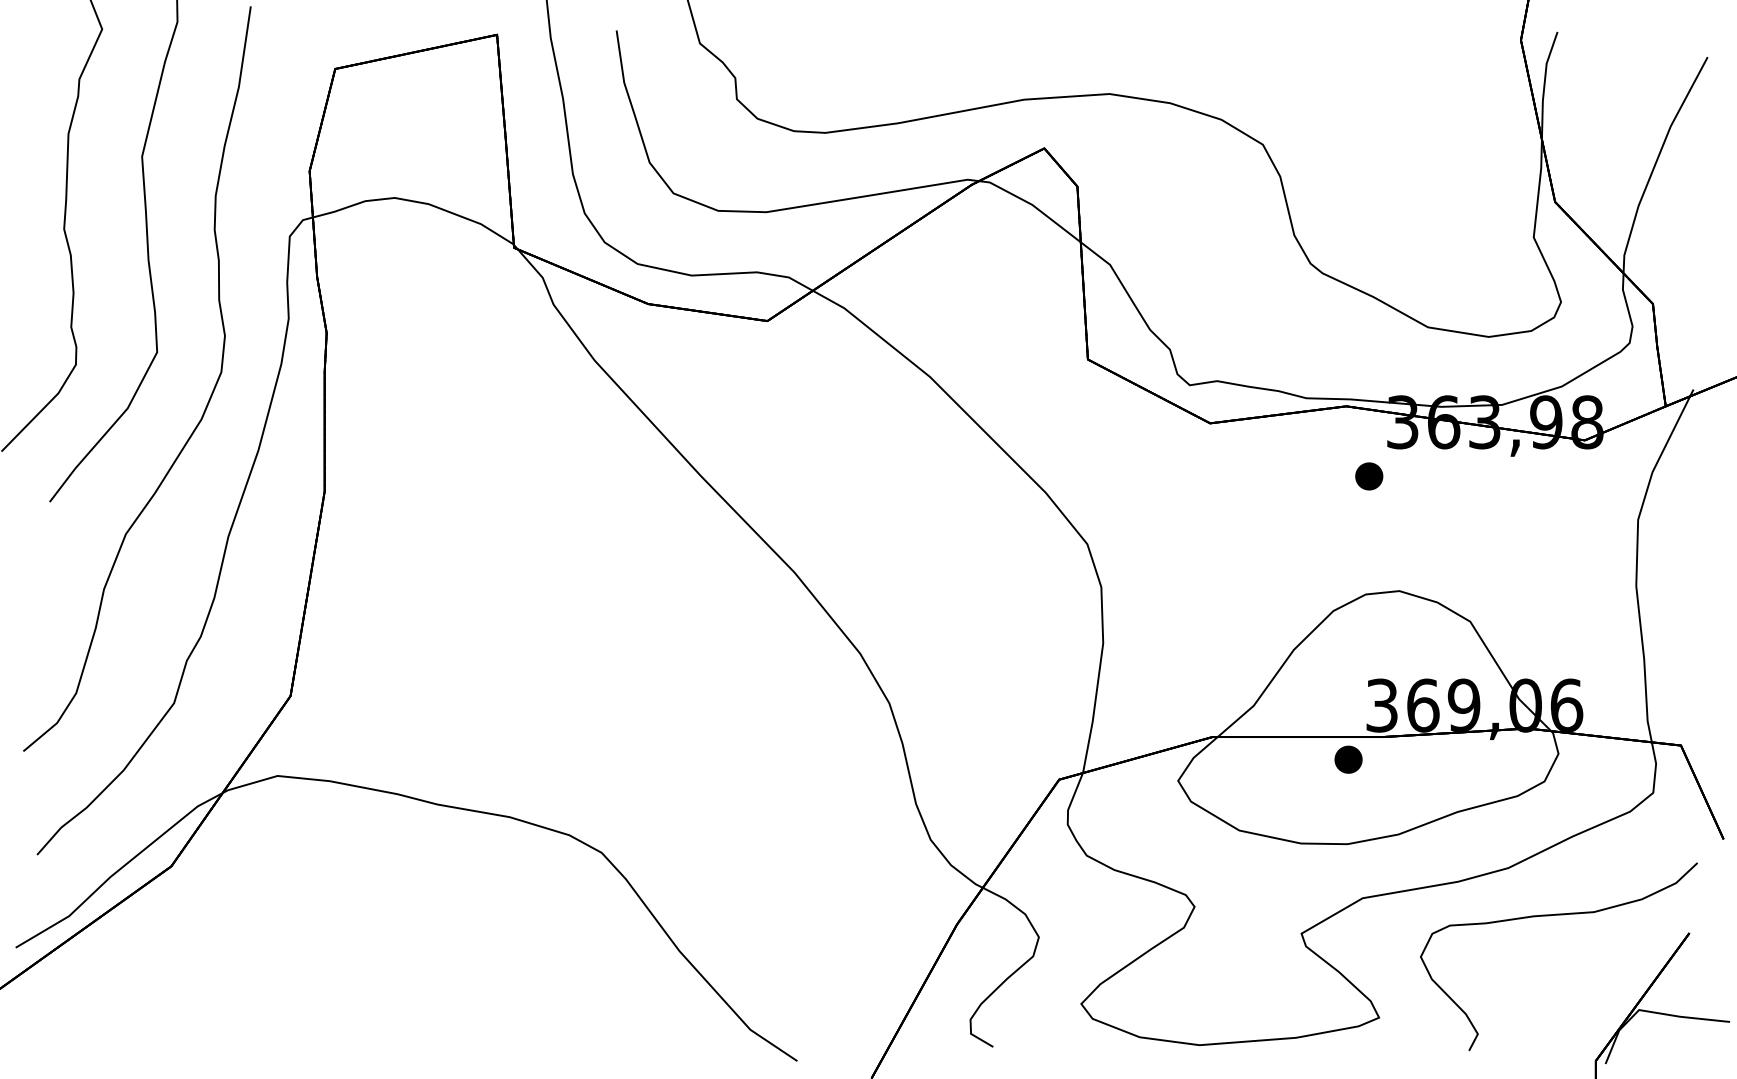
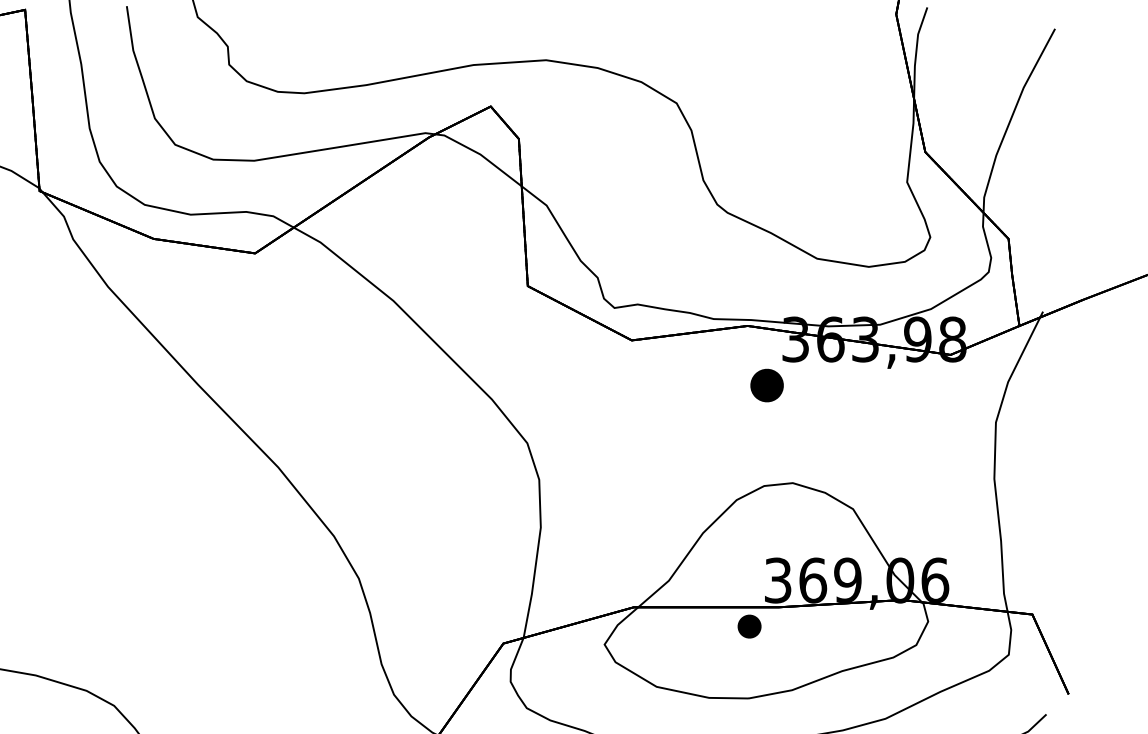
part: (1369, 476) -> (767, 385), size x1.4

